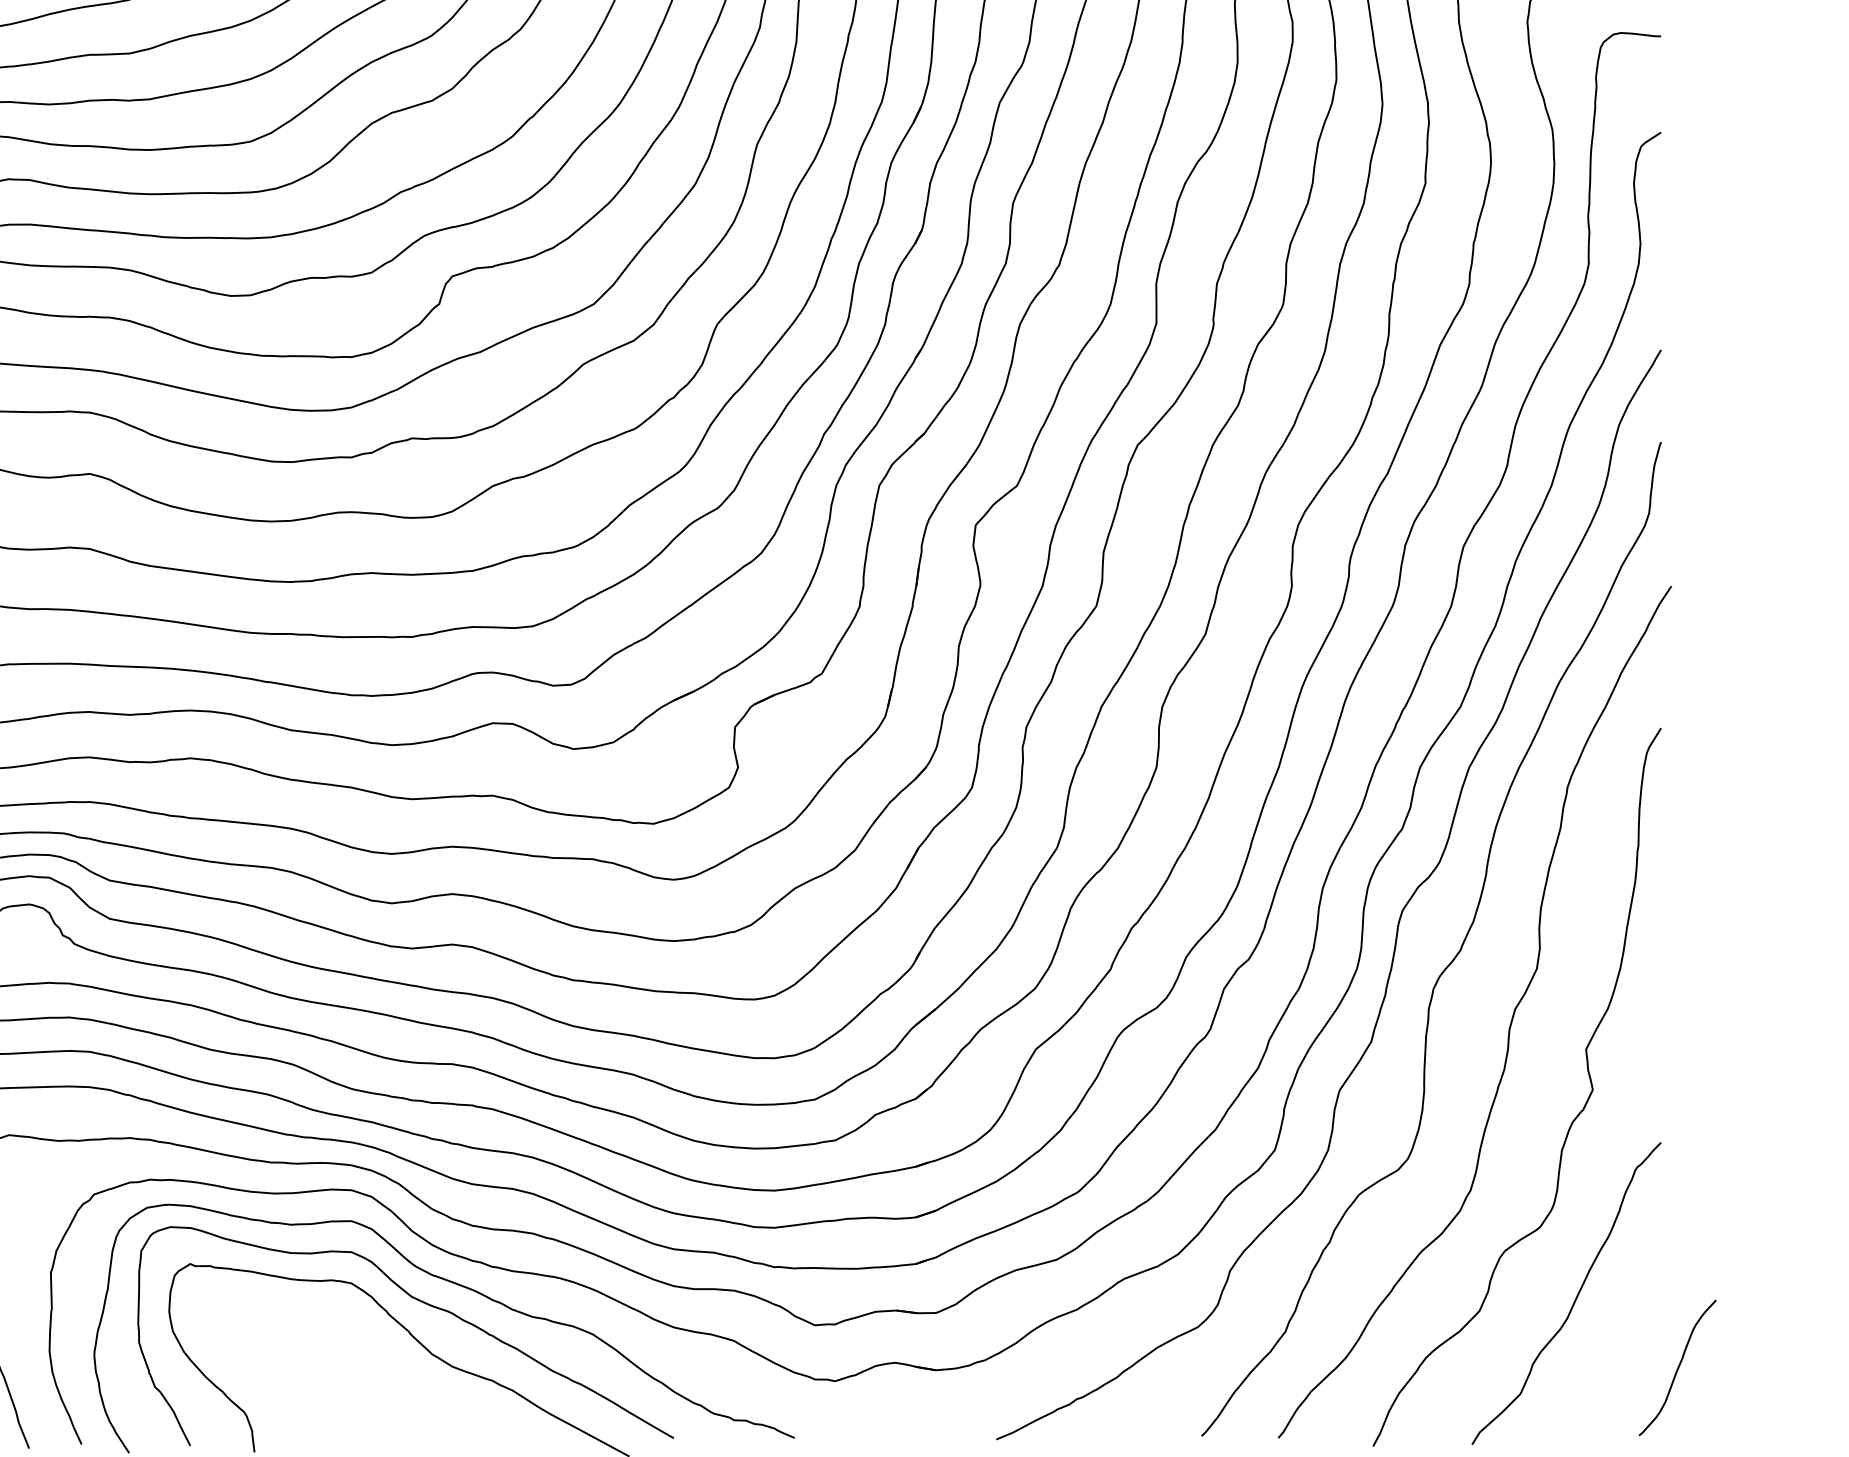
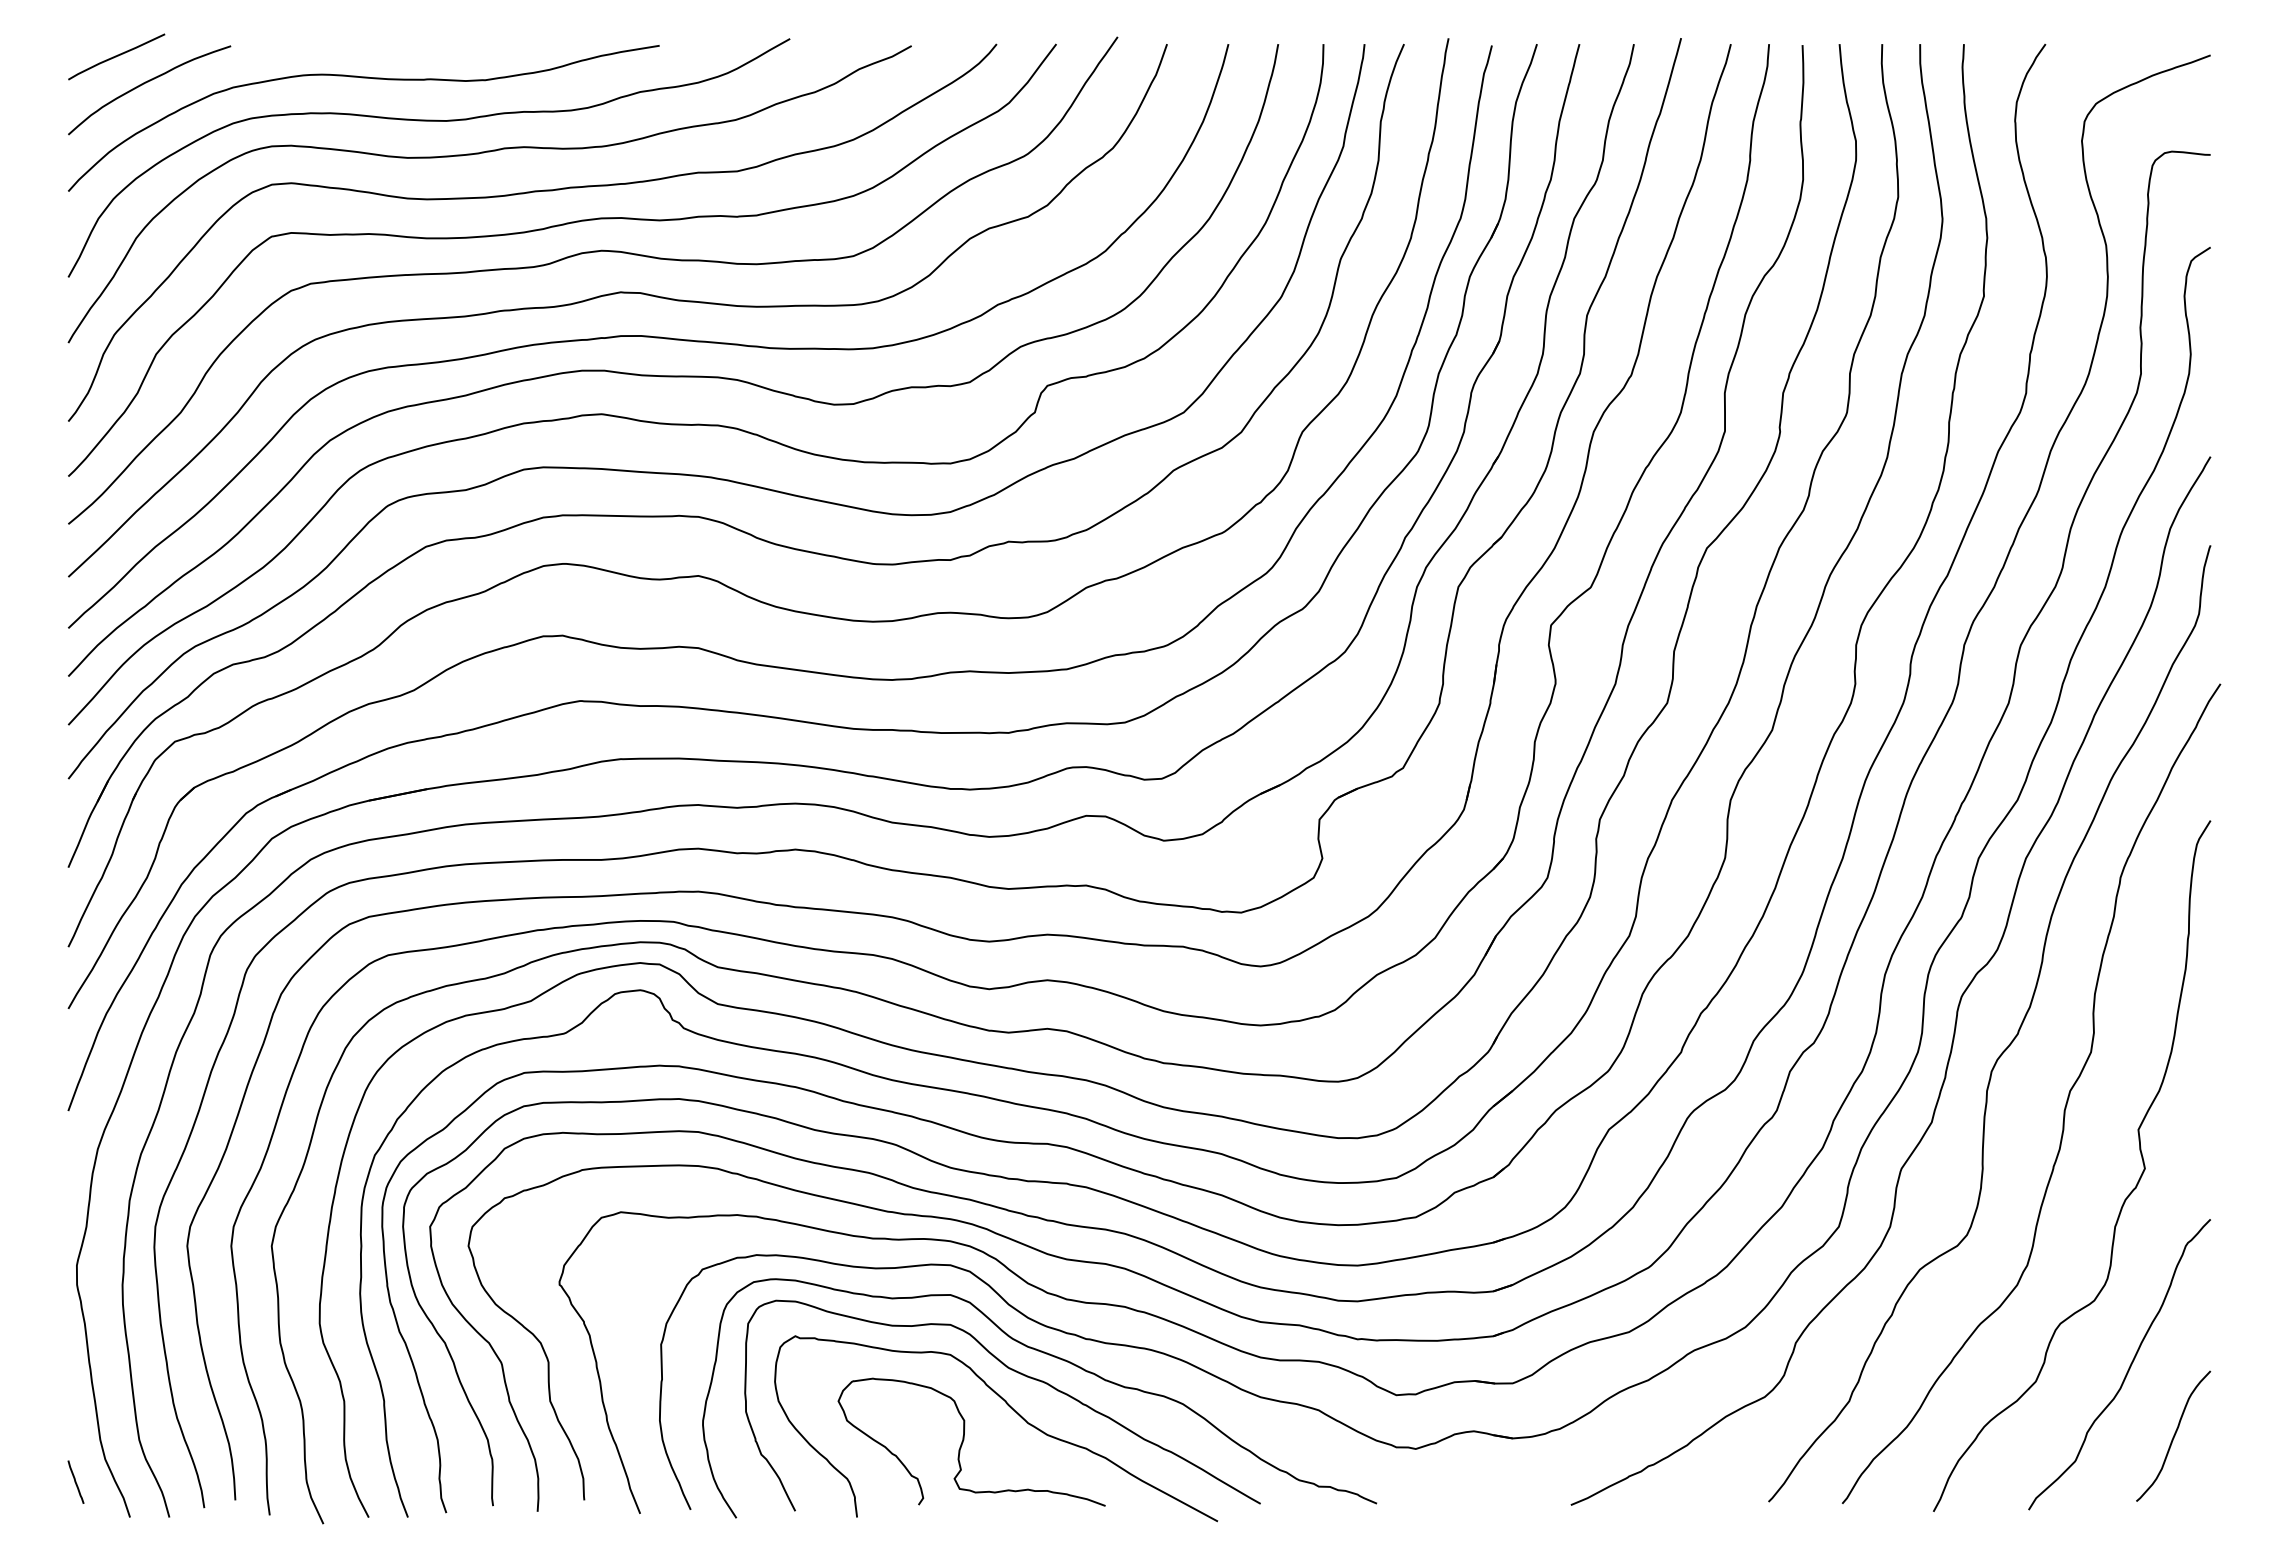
curve: (1677, 1367) -> (2173, 1435), moved
curve: (366, 1372) -> (964, 1440), added

